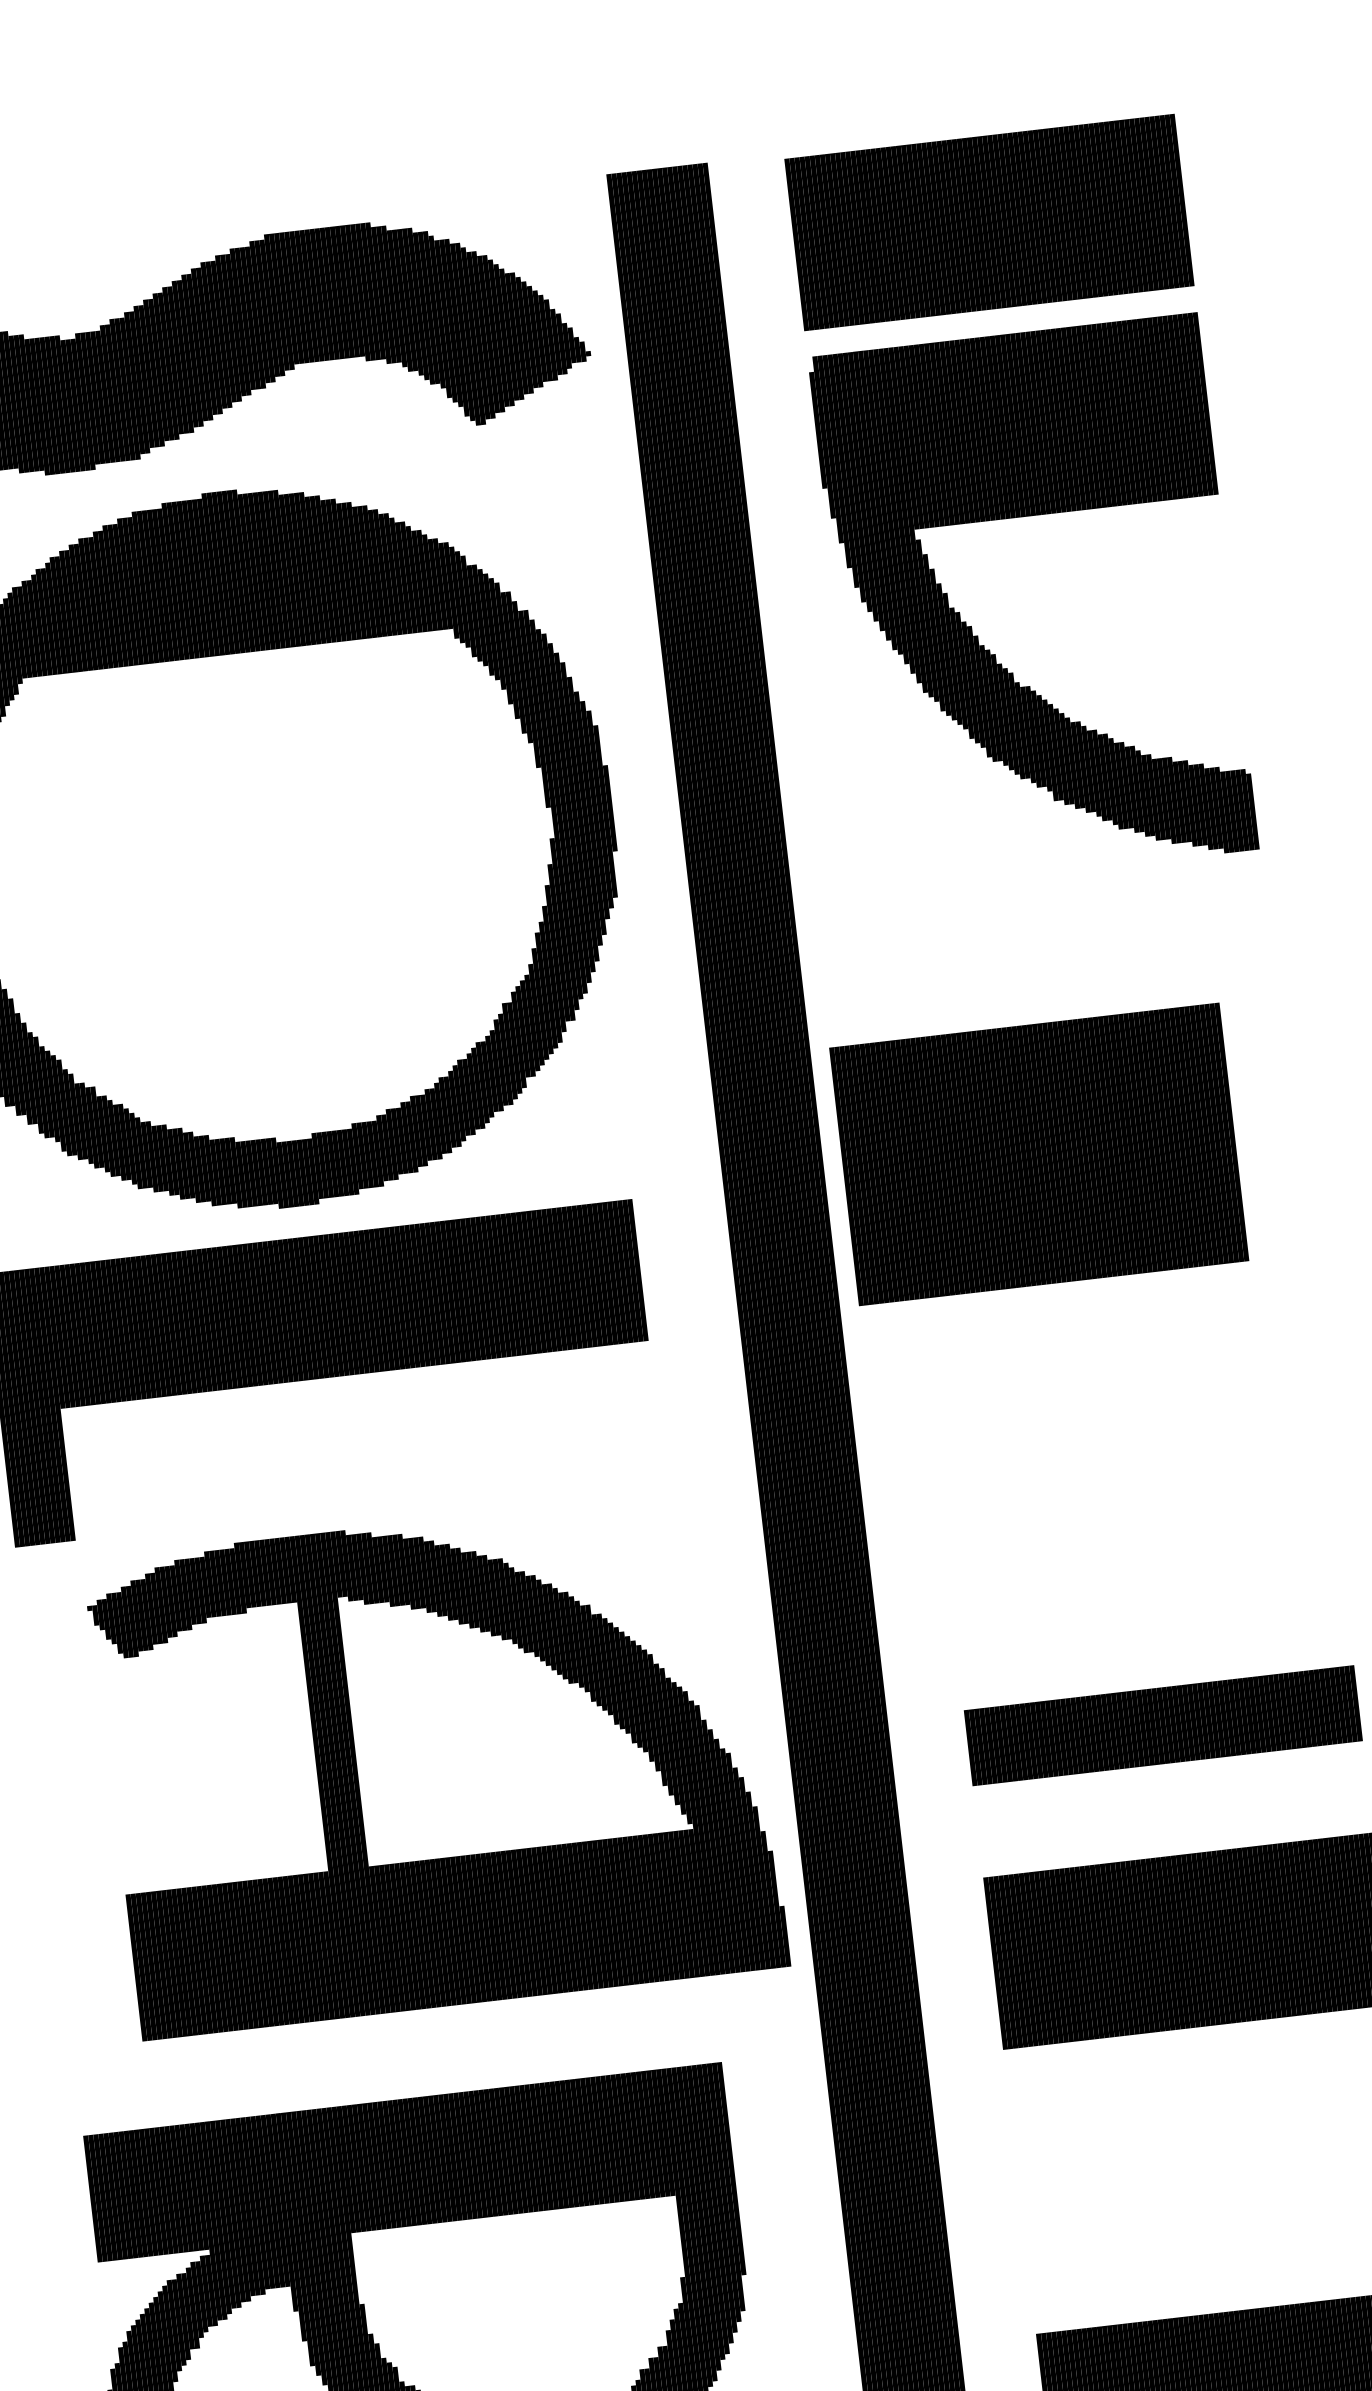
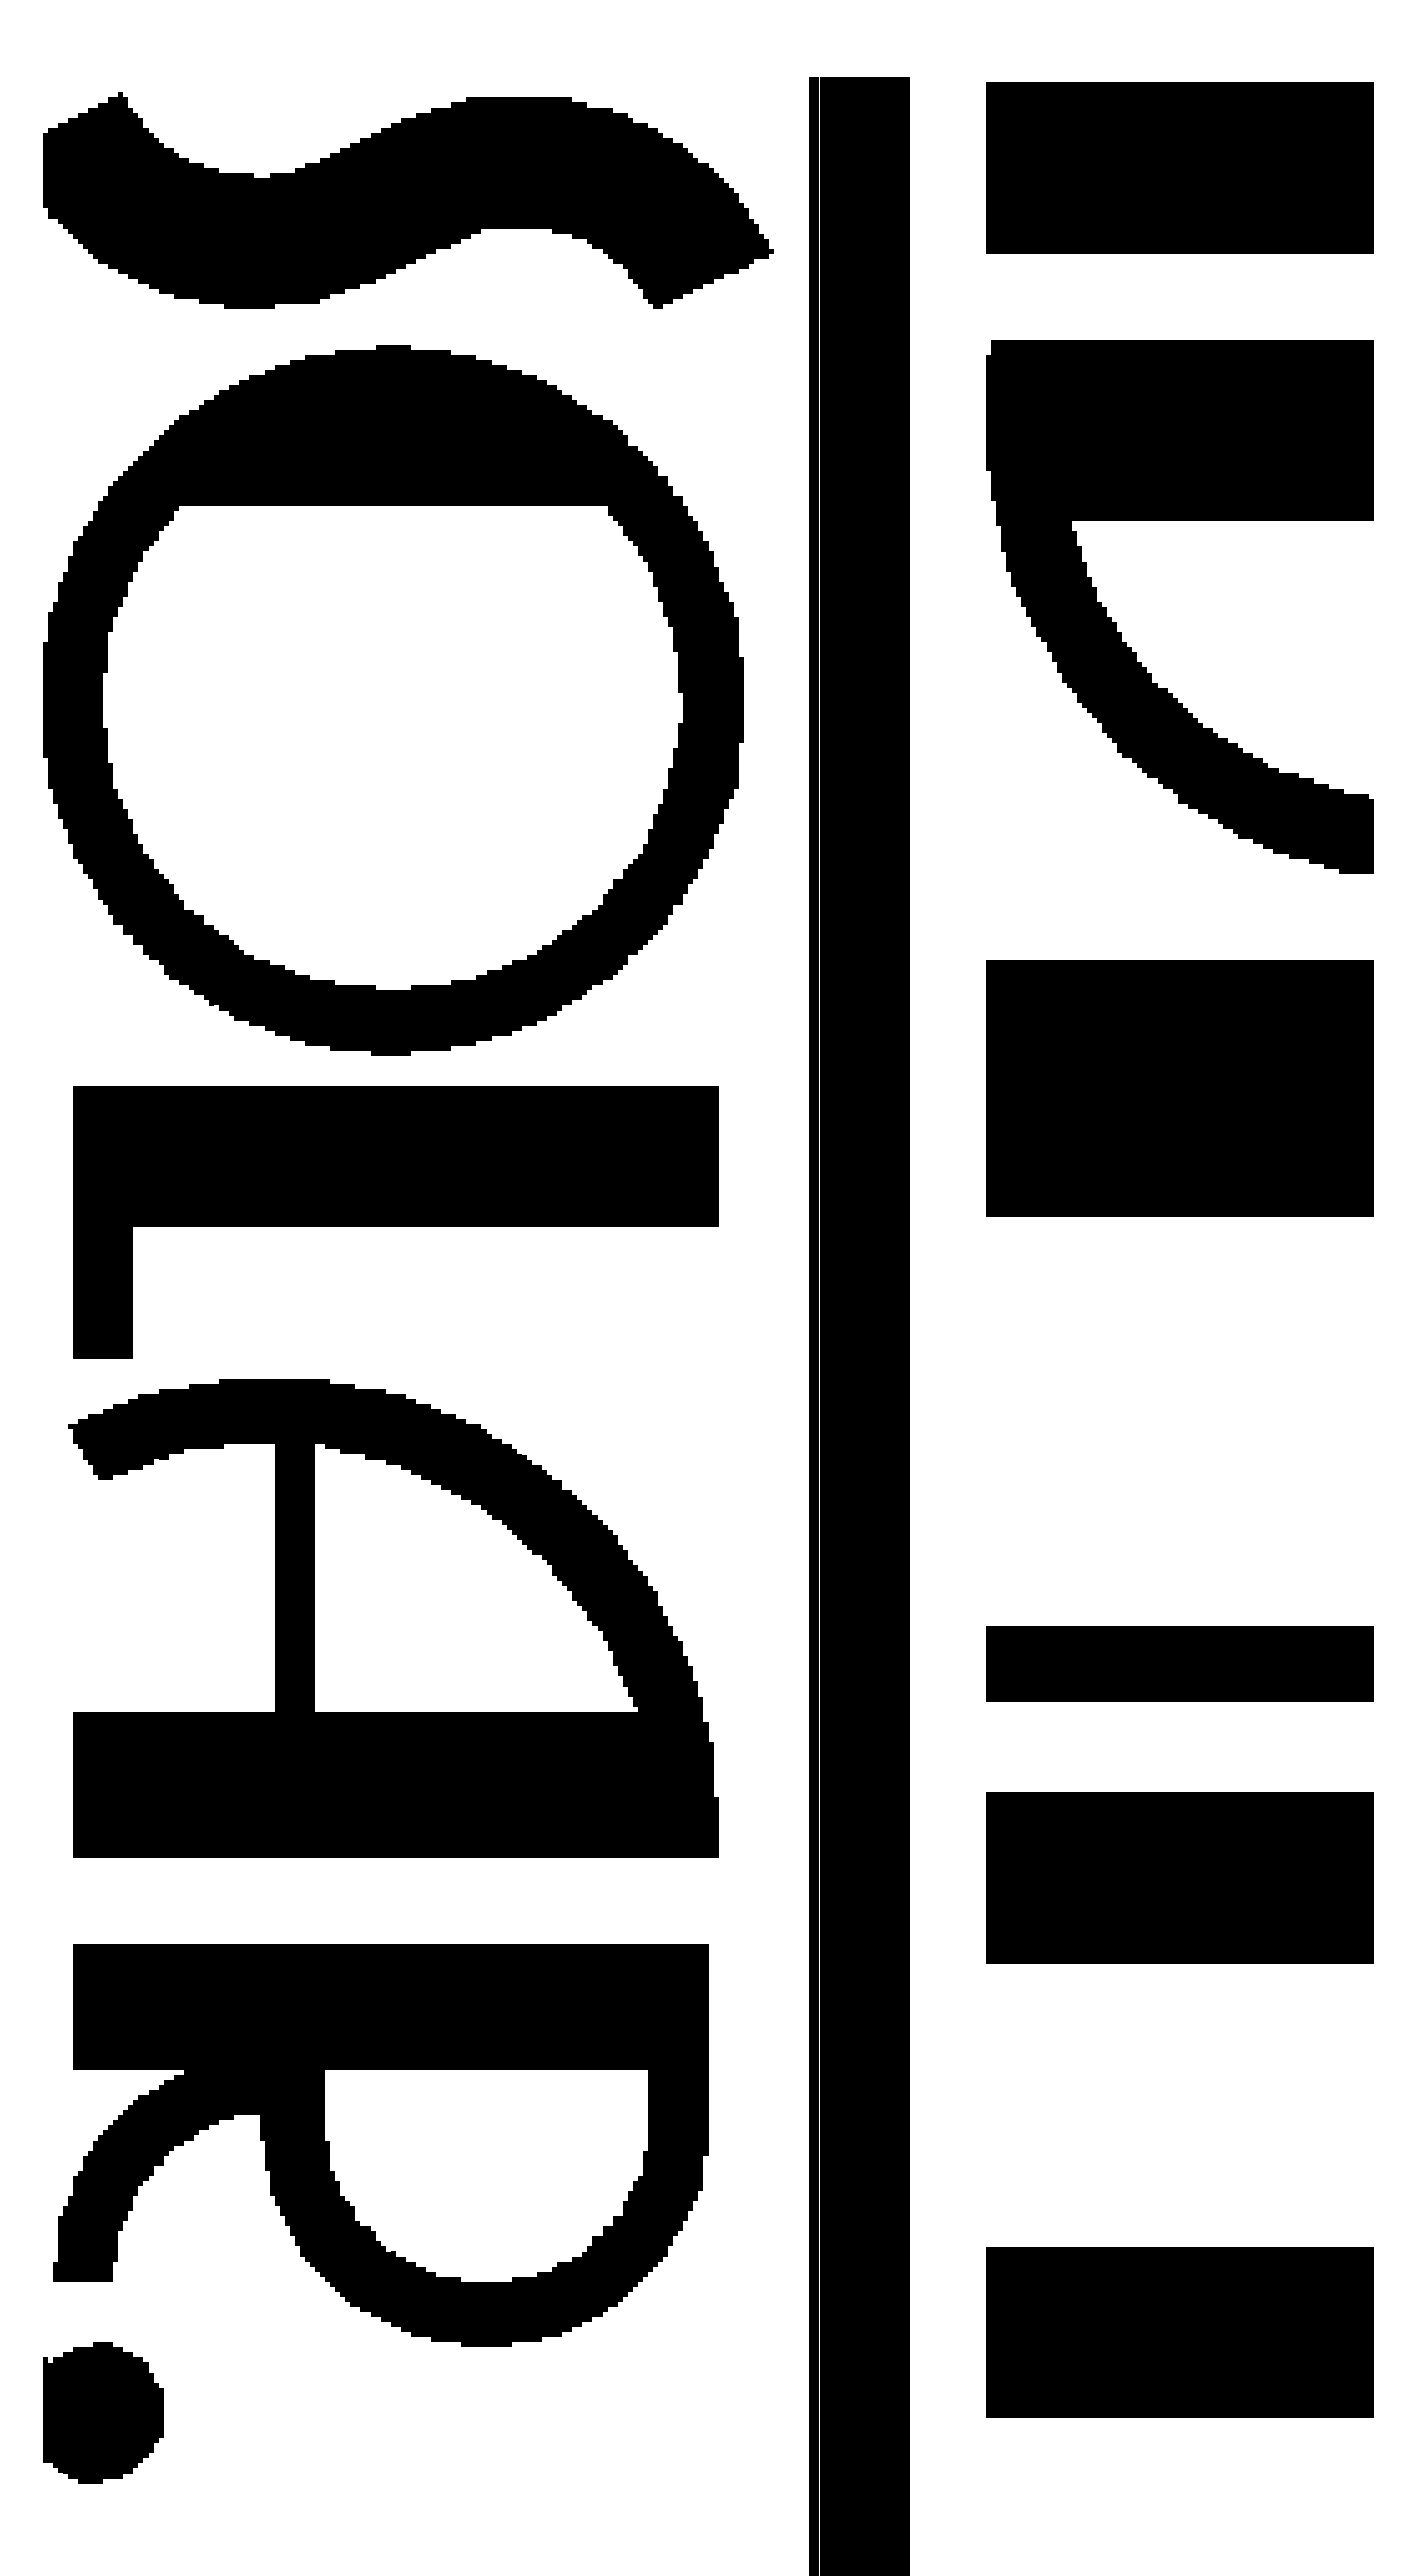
part: (994, 654) -> (1136, 652), moved
part: (1038, 1154) -> (1179, 1088), moved
part: (436, 1763) -> (393, 1618), moved

